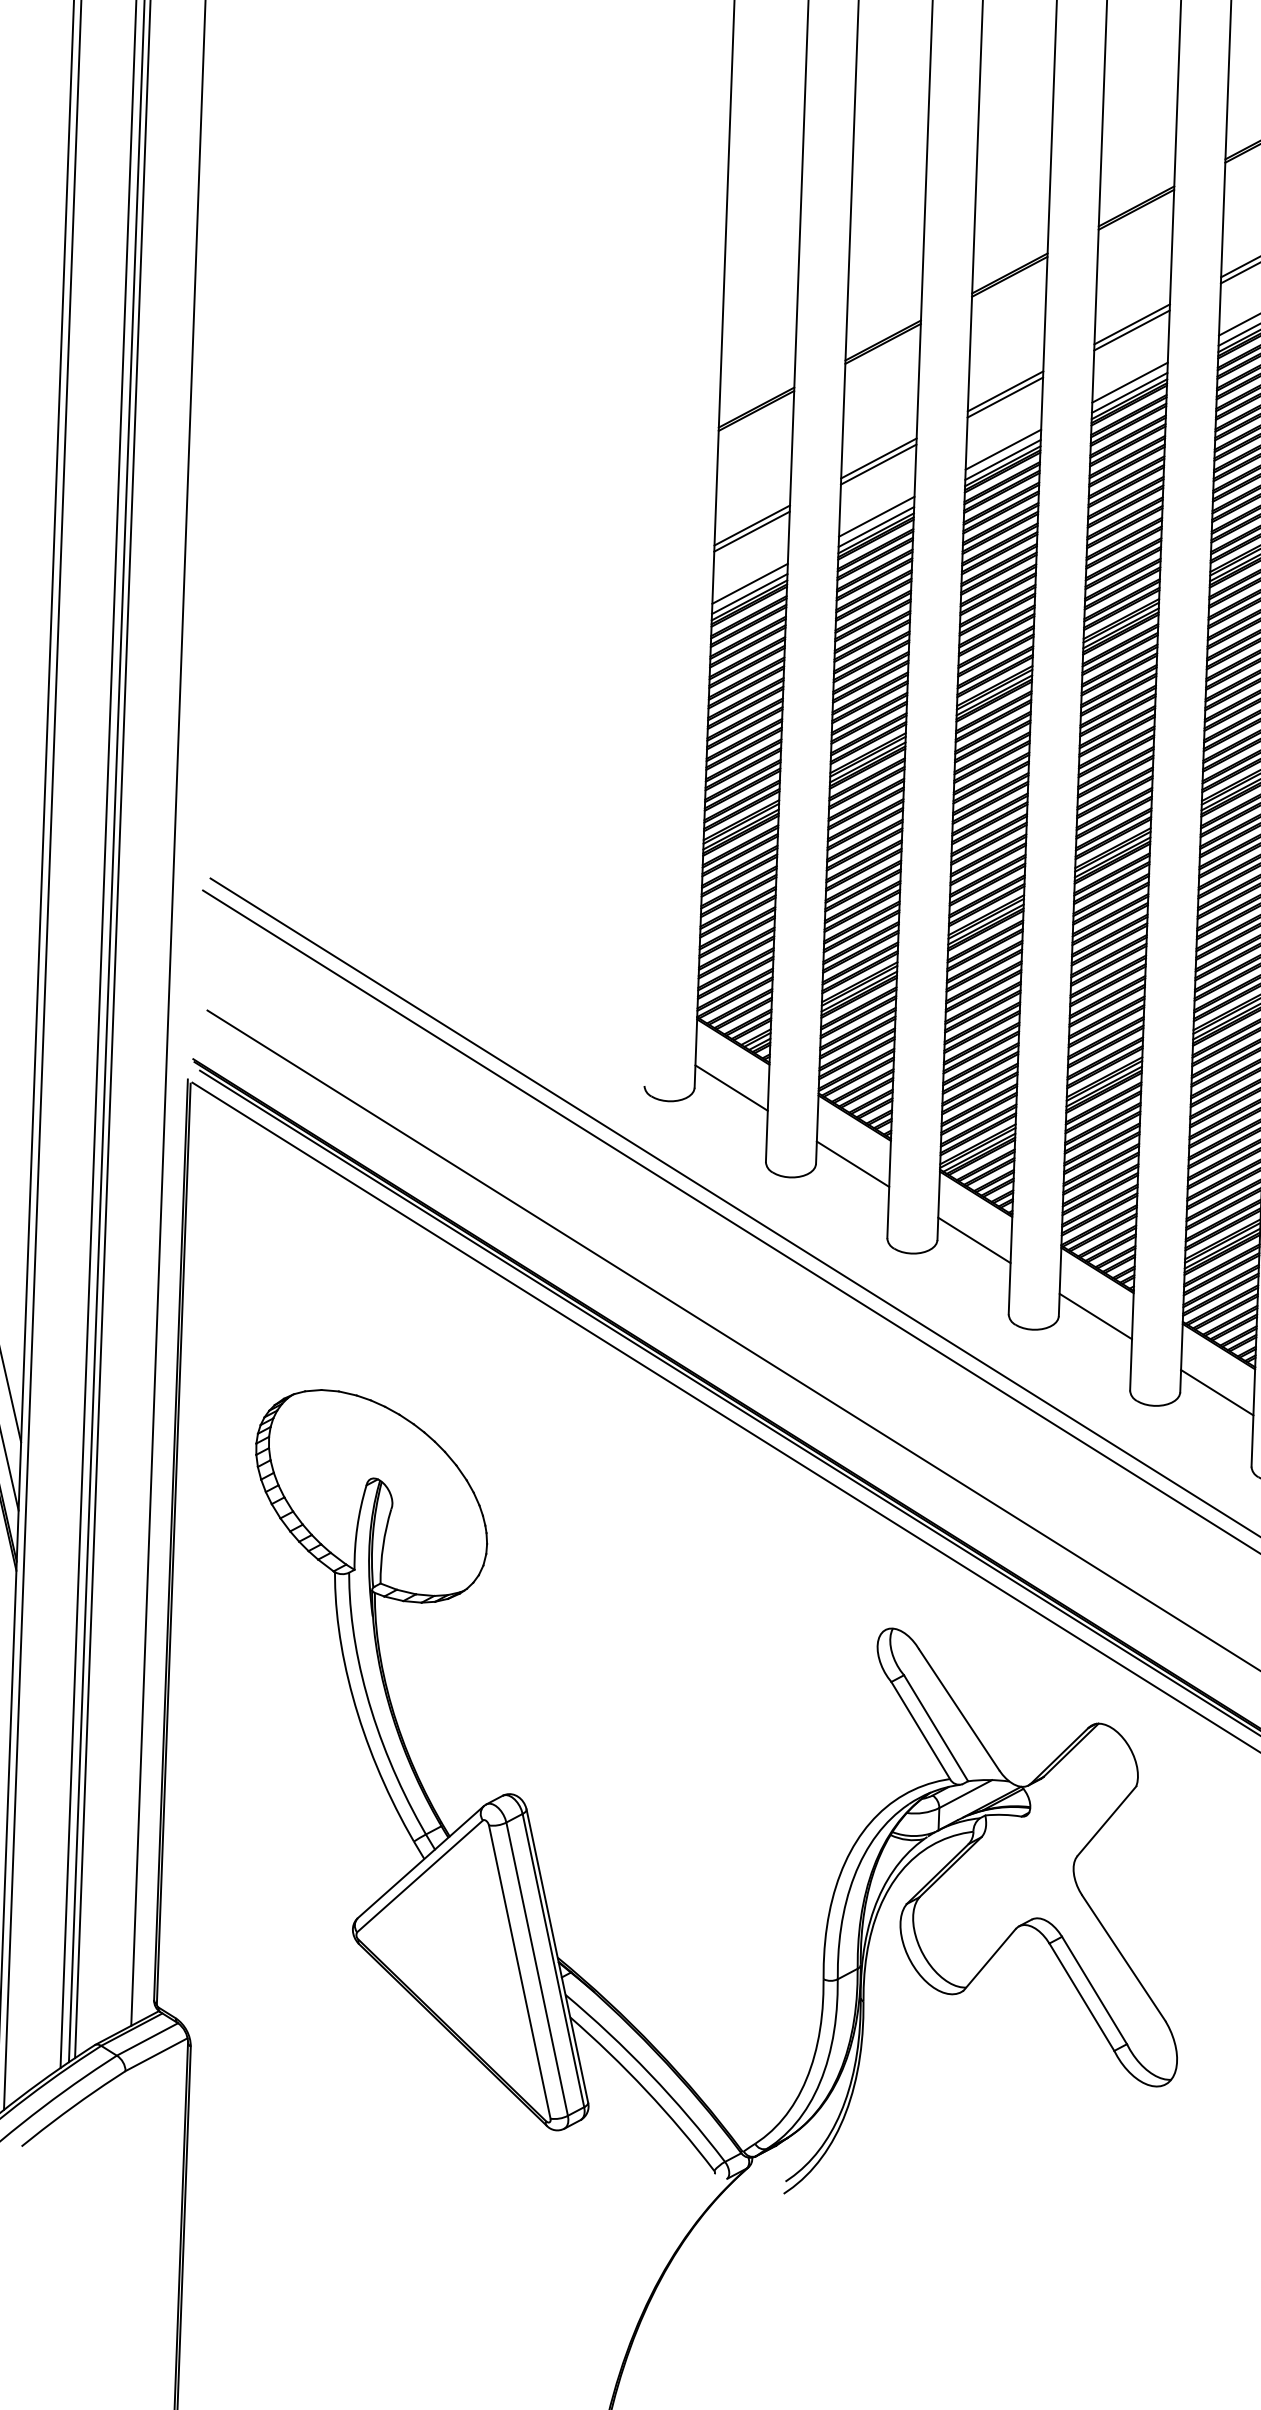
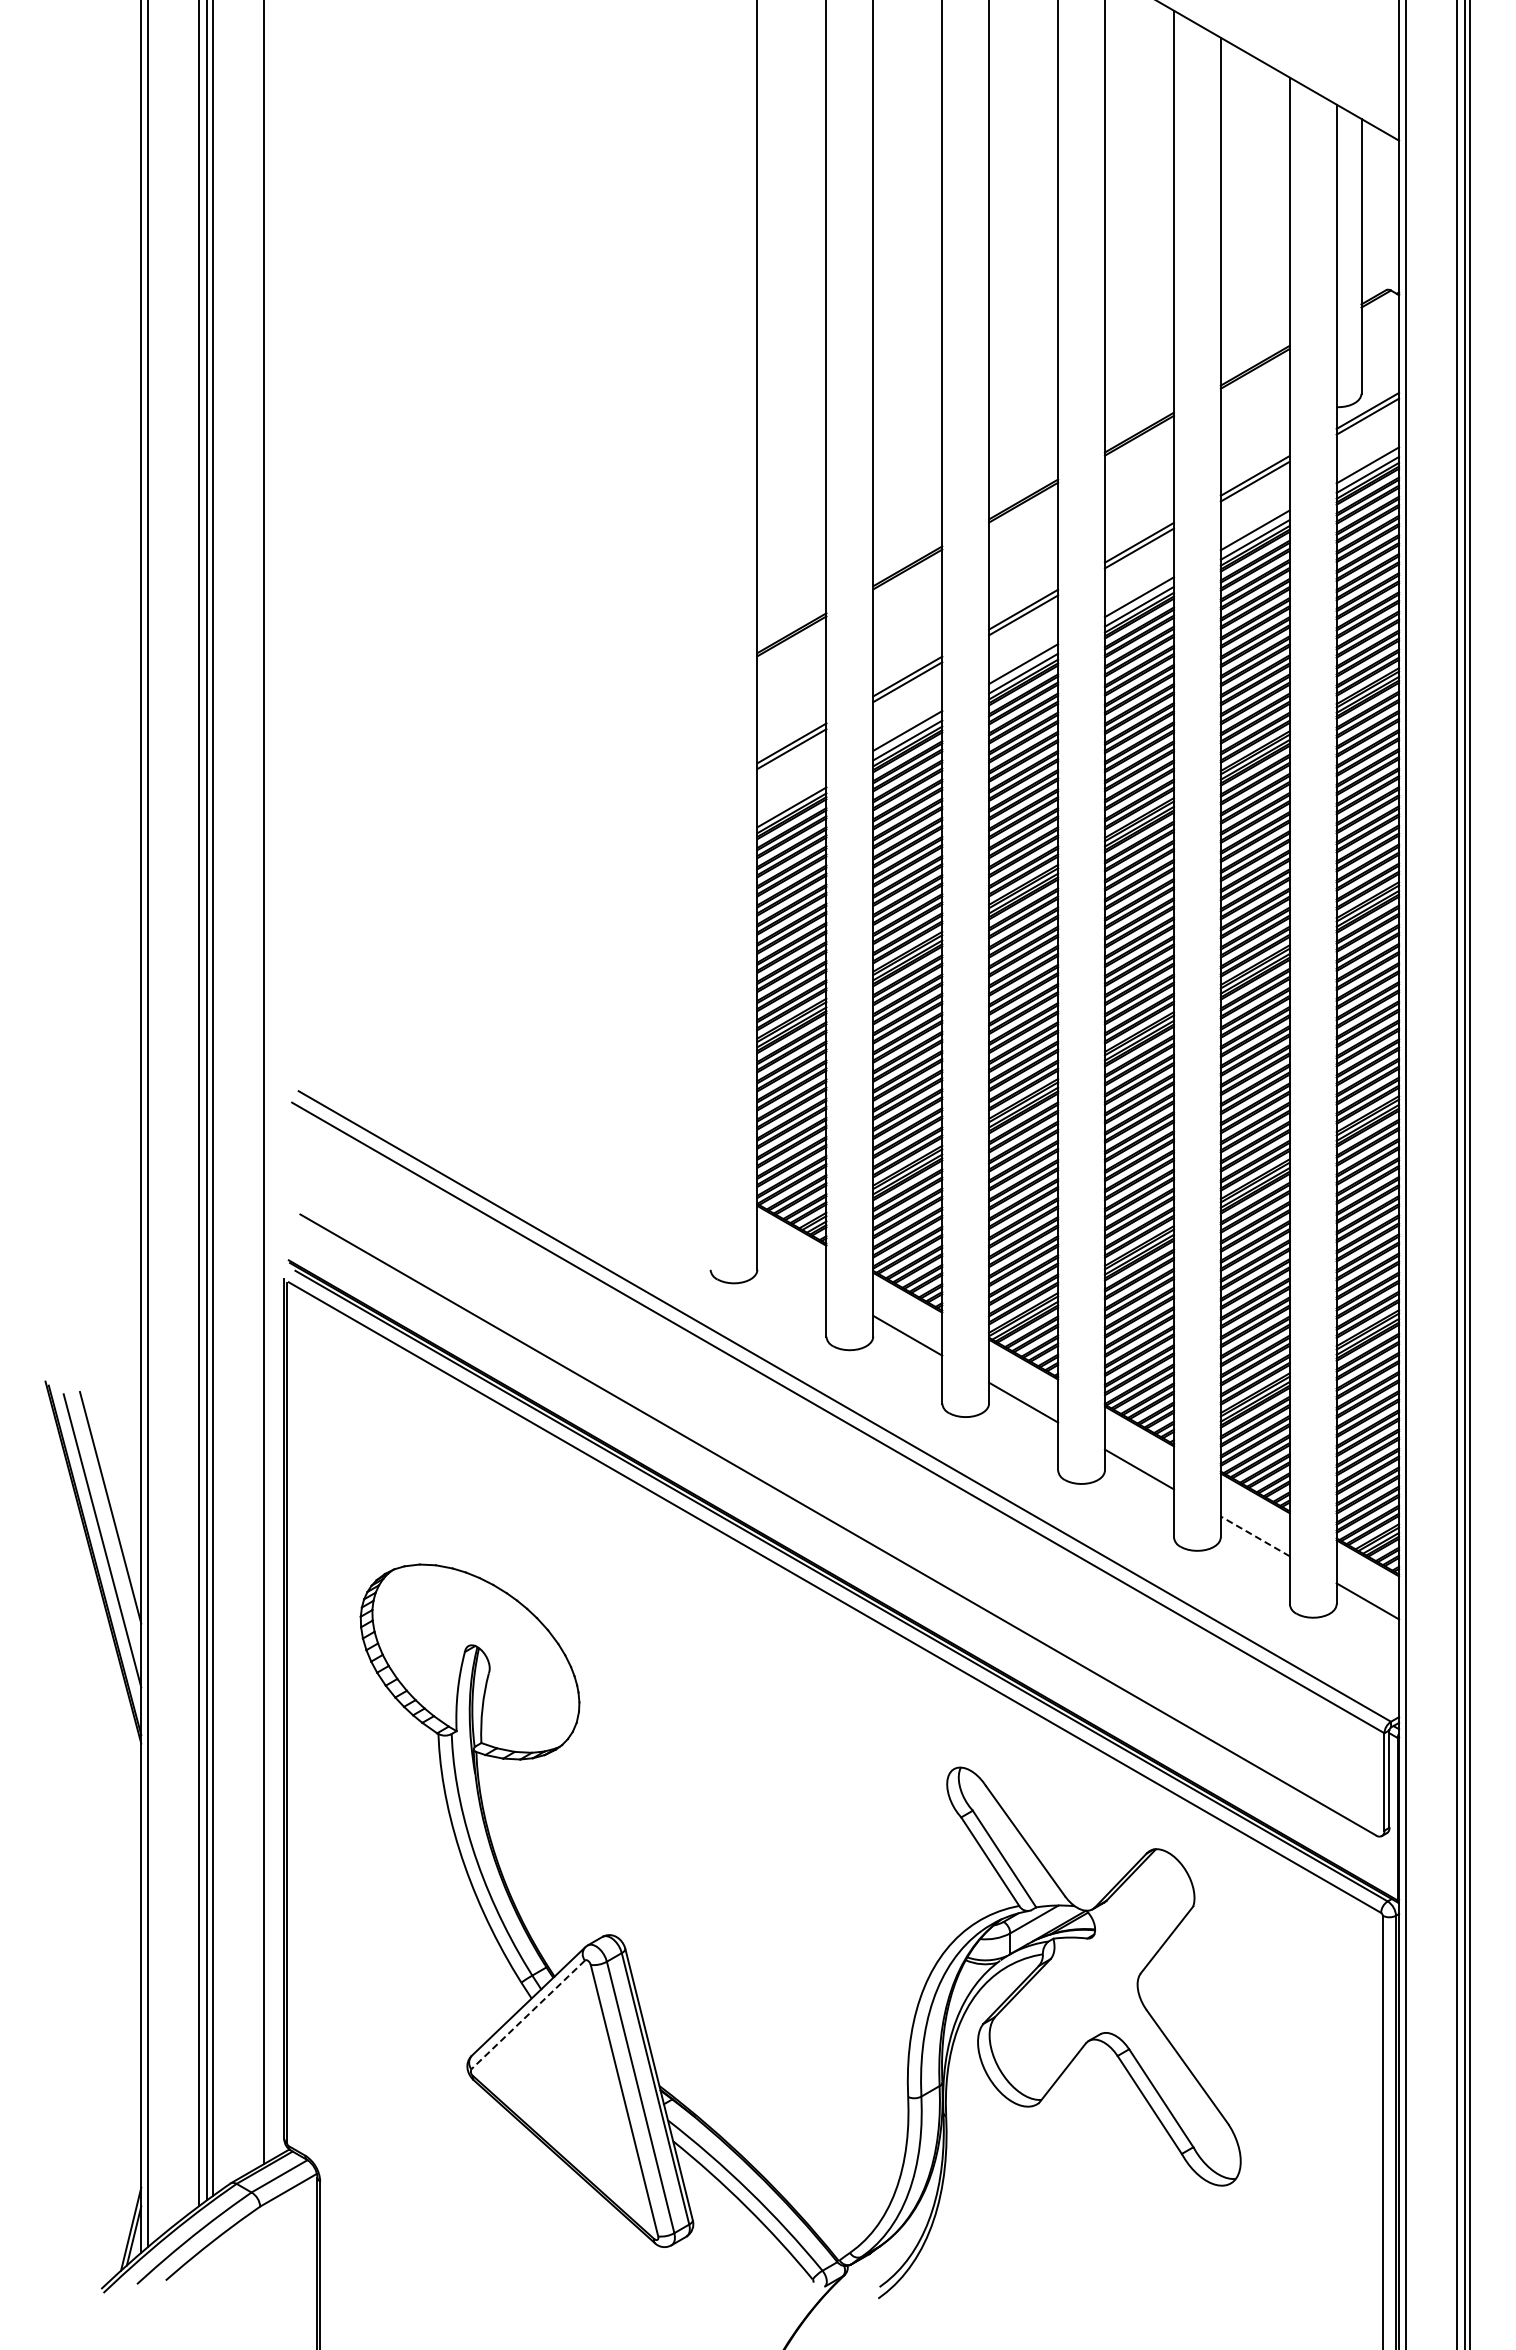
line: (749, 583) -> (791, 797), removed
line: (731, 1087) -> (791, 1268), removed
line: (1217, 1392) -> (1255, 1536), solid -> dashed
line: (420, 1875) -> (528, 2014), solid -> dashed

